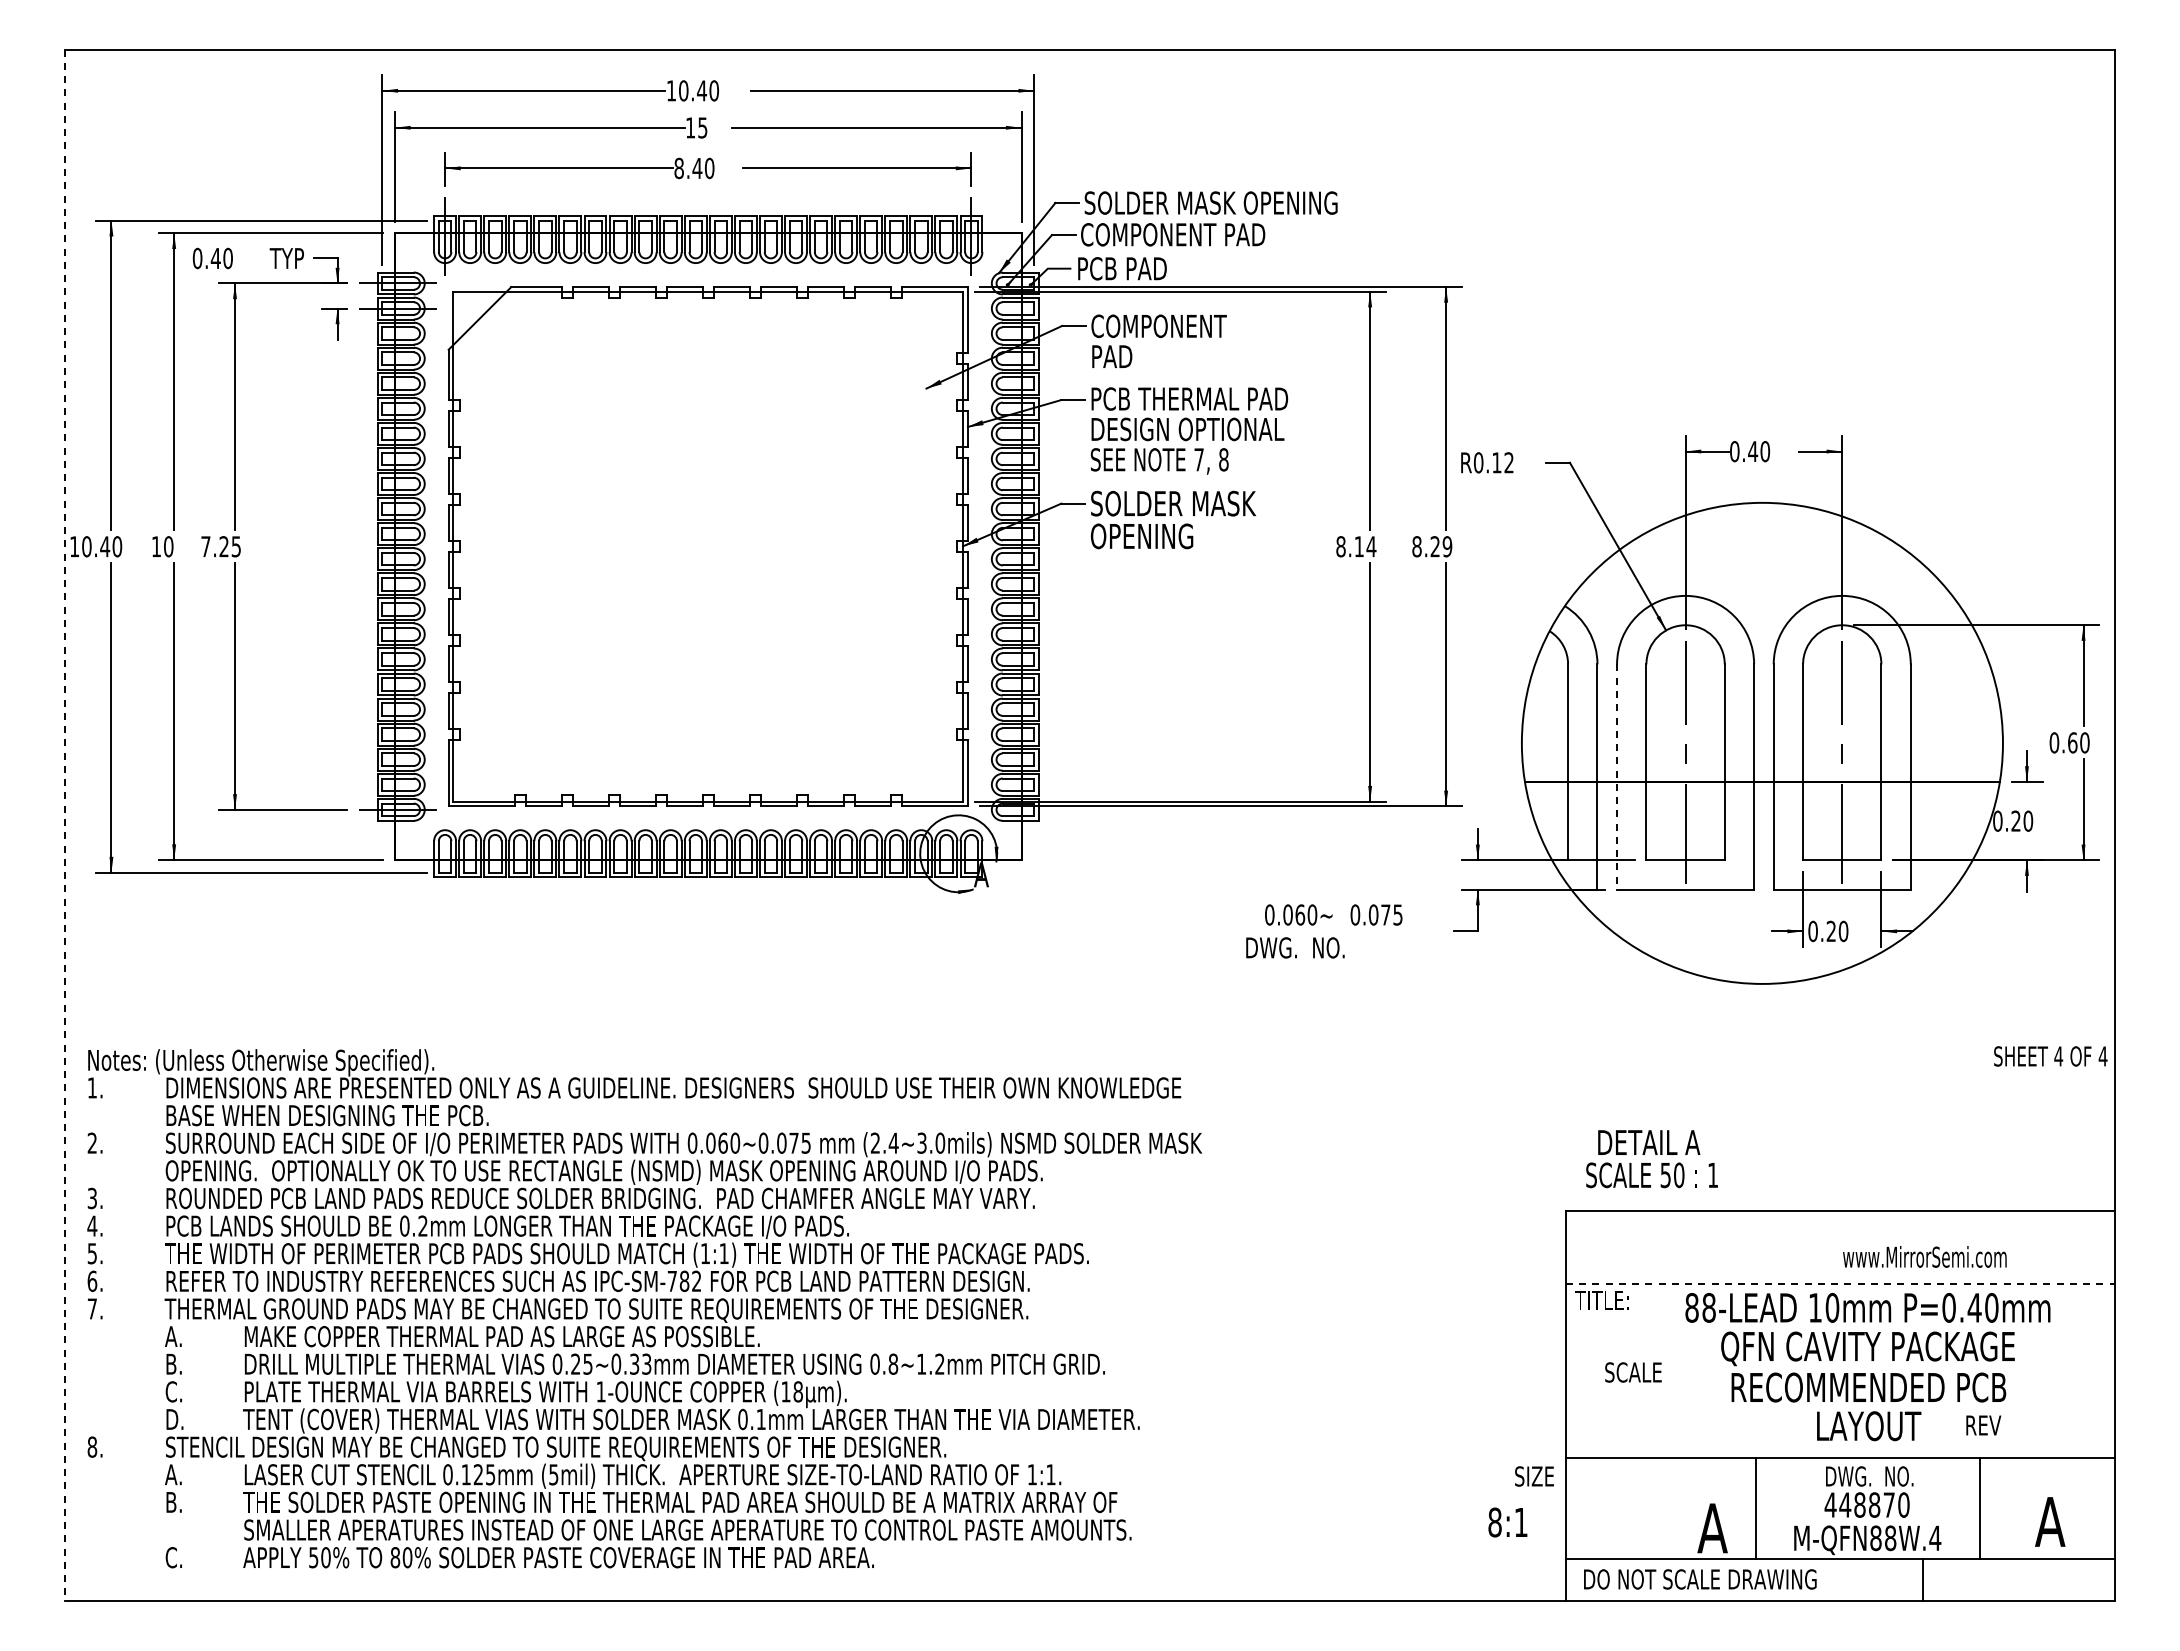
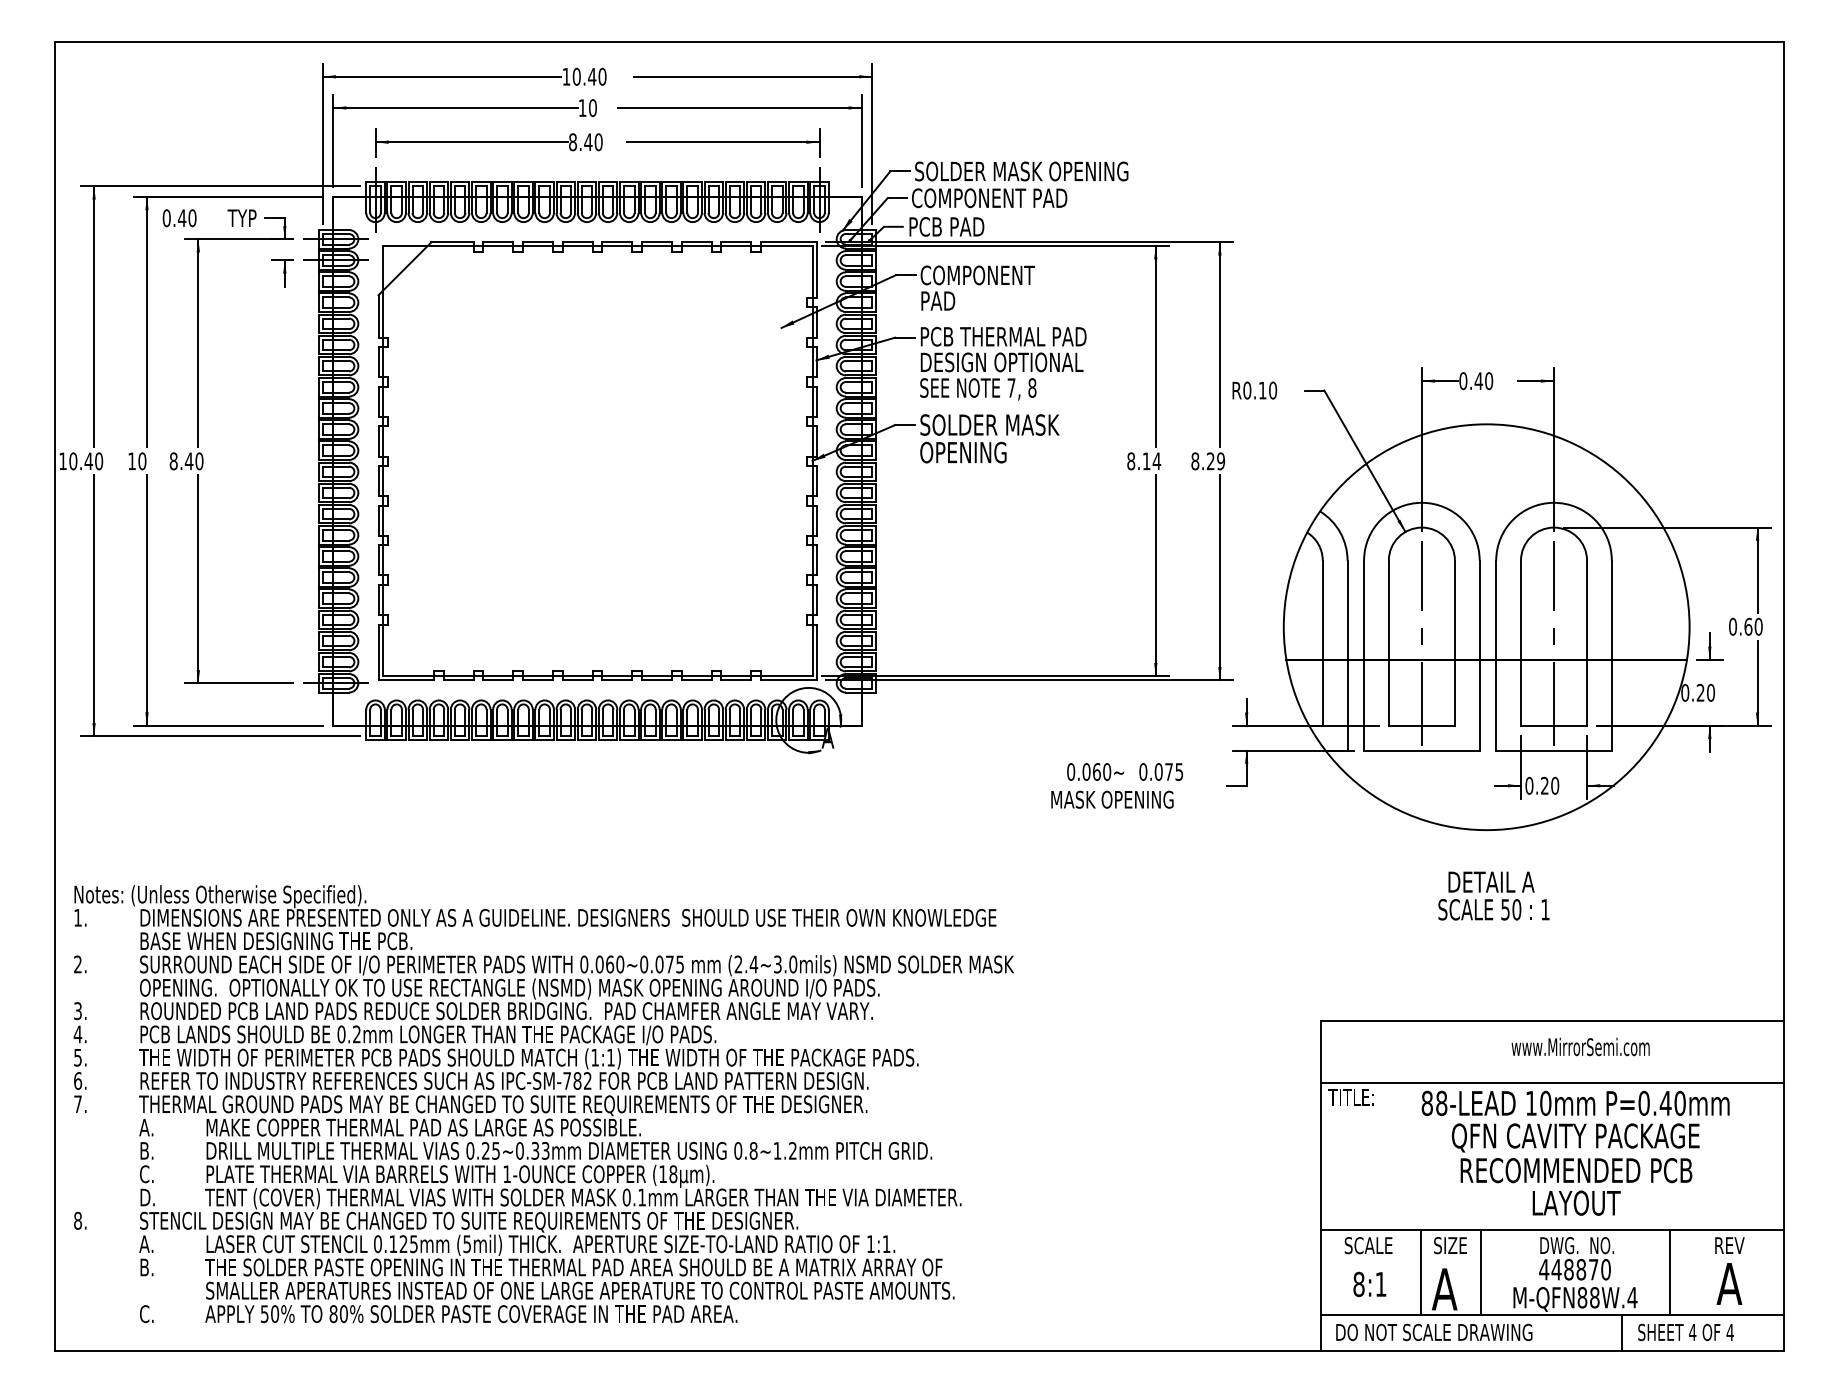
text: (702, 127) -> (592, 107), 15 -> 10
text: (1508, 462) -> (1272, 390), R0.12 -> R0.10
text: (221, 546) -> (186, 461), 7.25 -> 8.40
line: (1617, 777) -> (1364, 656), dashed -> solid
line: (65, 825) -> (55, 696), dashed -> solid
text: (1319, 947) -> (1113, 799), DWG.  NO. -> MASK OPENING
text: (2050, 1056) -> (1685, 1332), moved
text: (1651, 1159) -> (1493, 896), moved
text: (1924, 1256) -> (1580, 1046), moved
line: (1840, 1283) -> (1552, 1082), dashed -> solid
text: (1633, 1372) -> (1368, 1245), moved
text: (1983, 1425) -> (1729, 1245), moved
text: (1534, 1476) -> (1450, 1245), moved
line: (1684, 1508) -> (1420, 1272), added
text: (1507, 1522) -> (1369, 1284), moved

